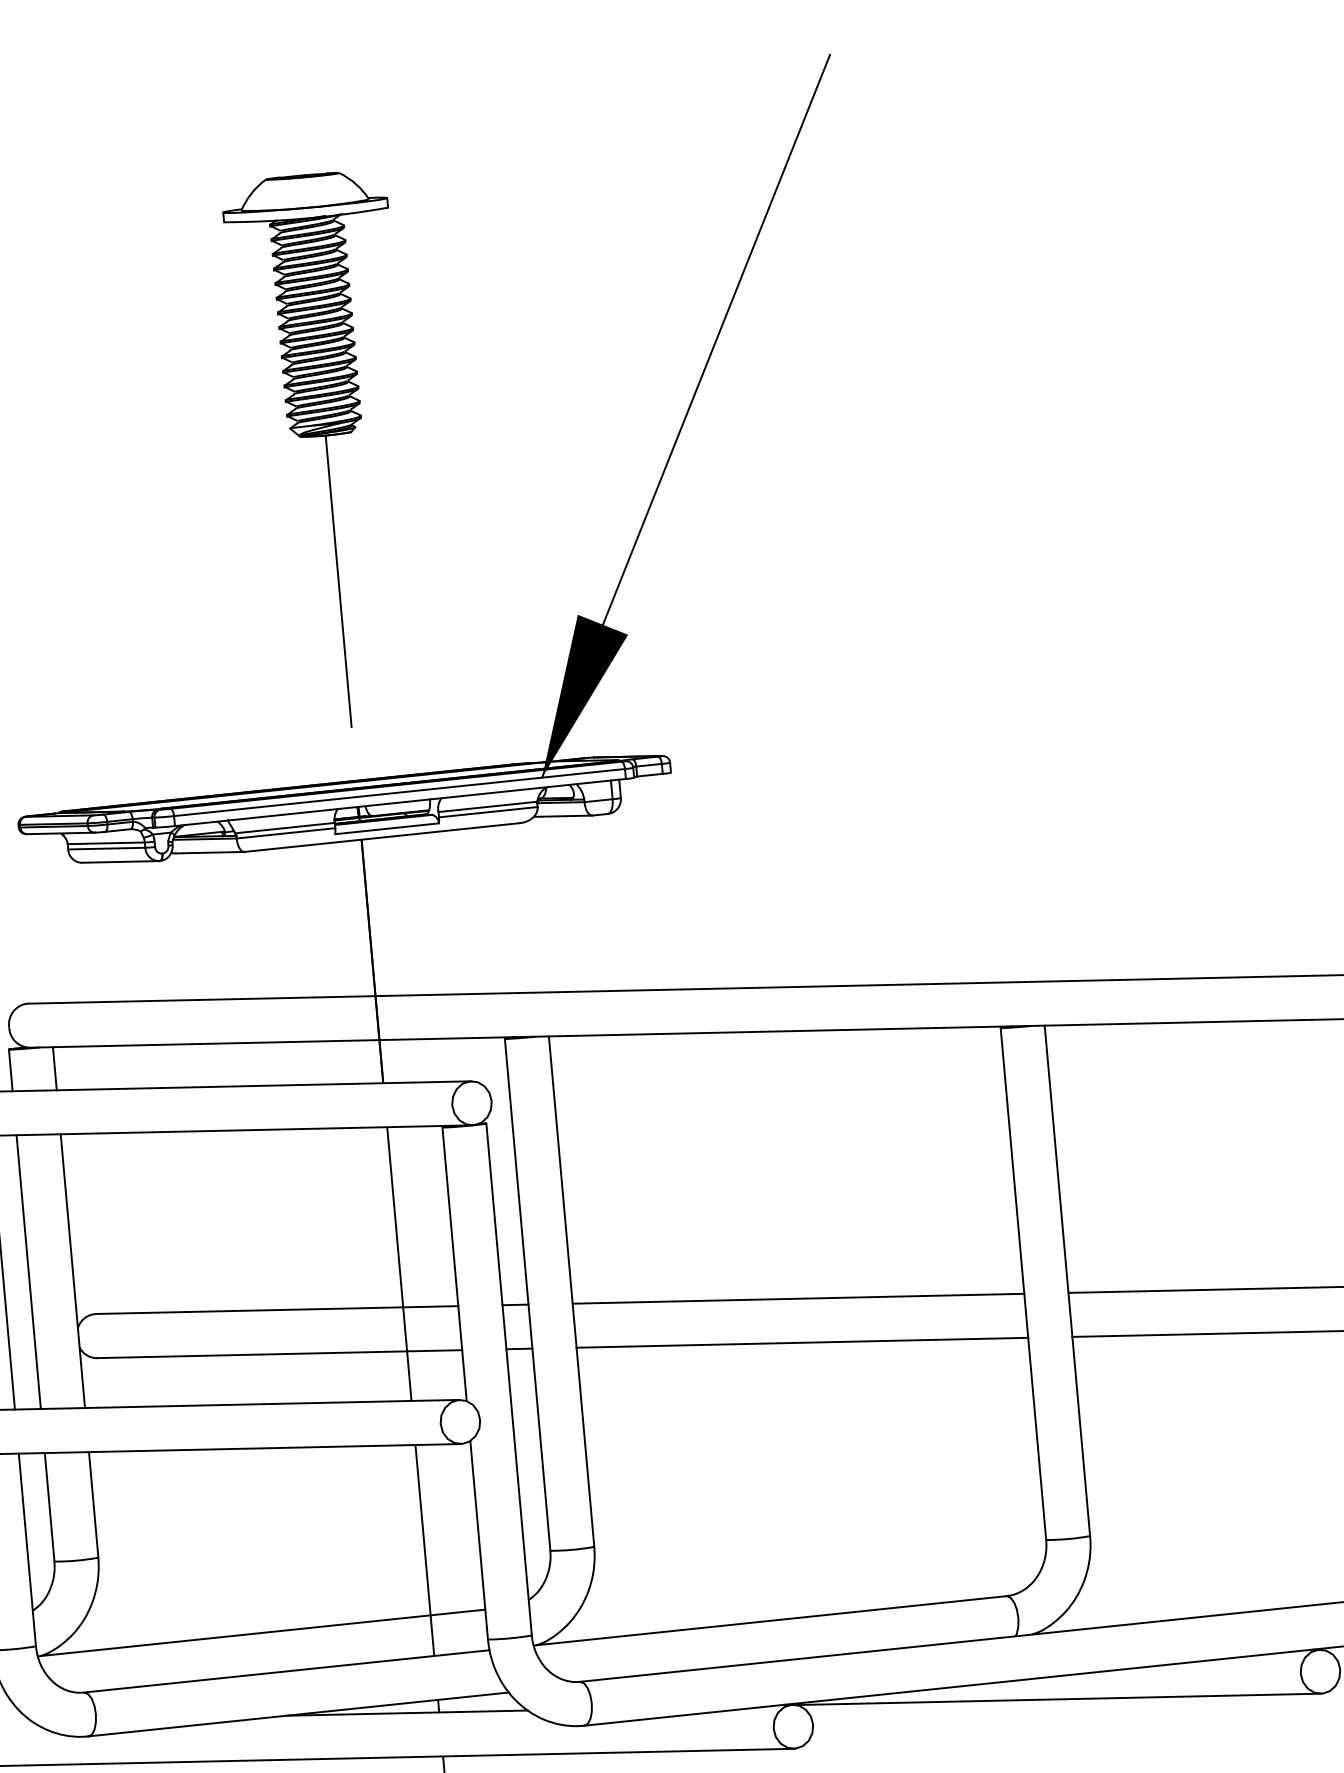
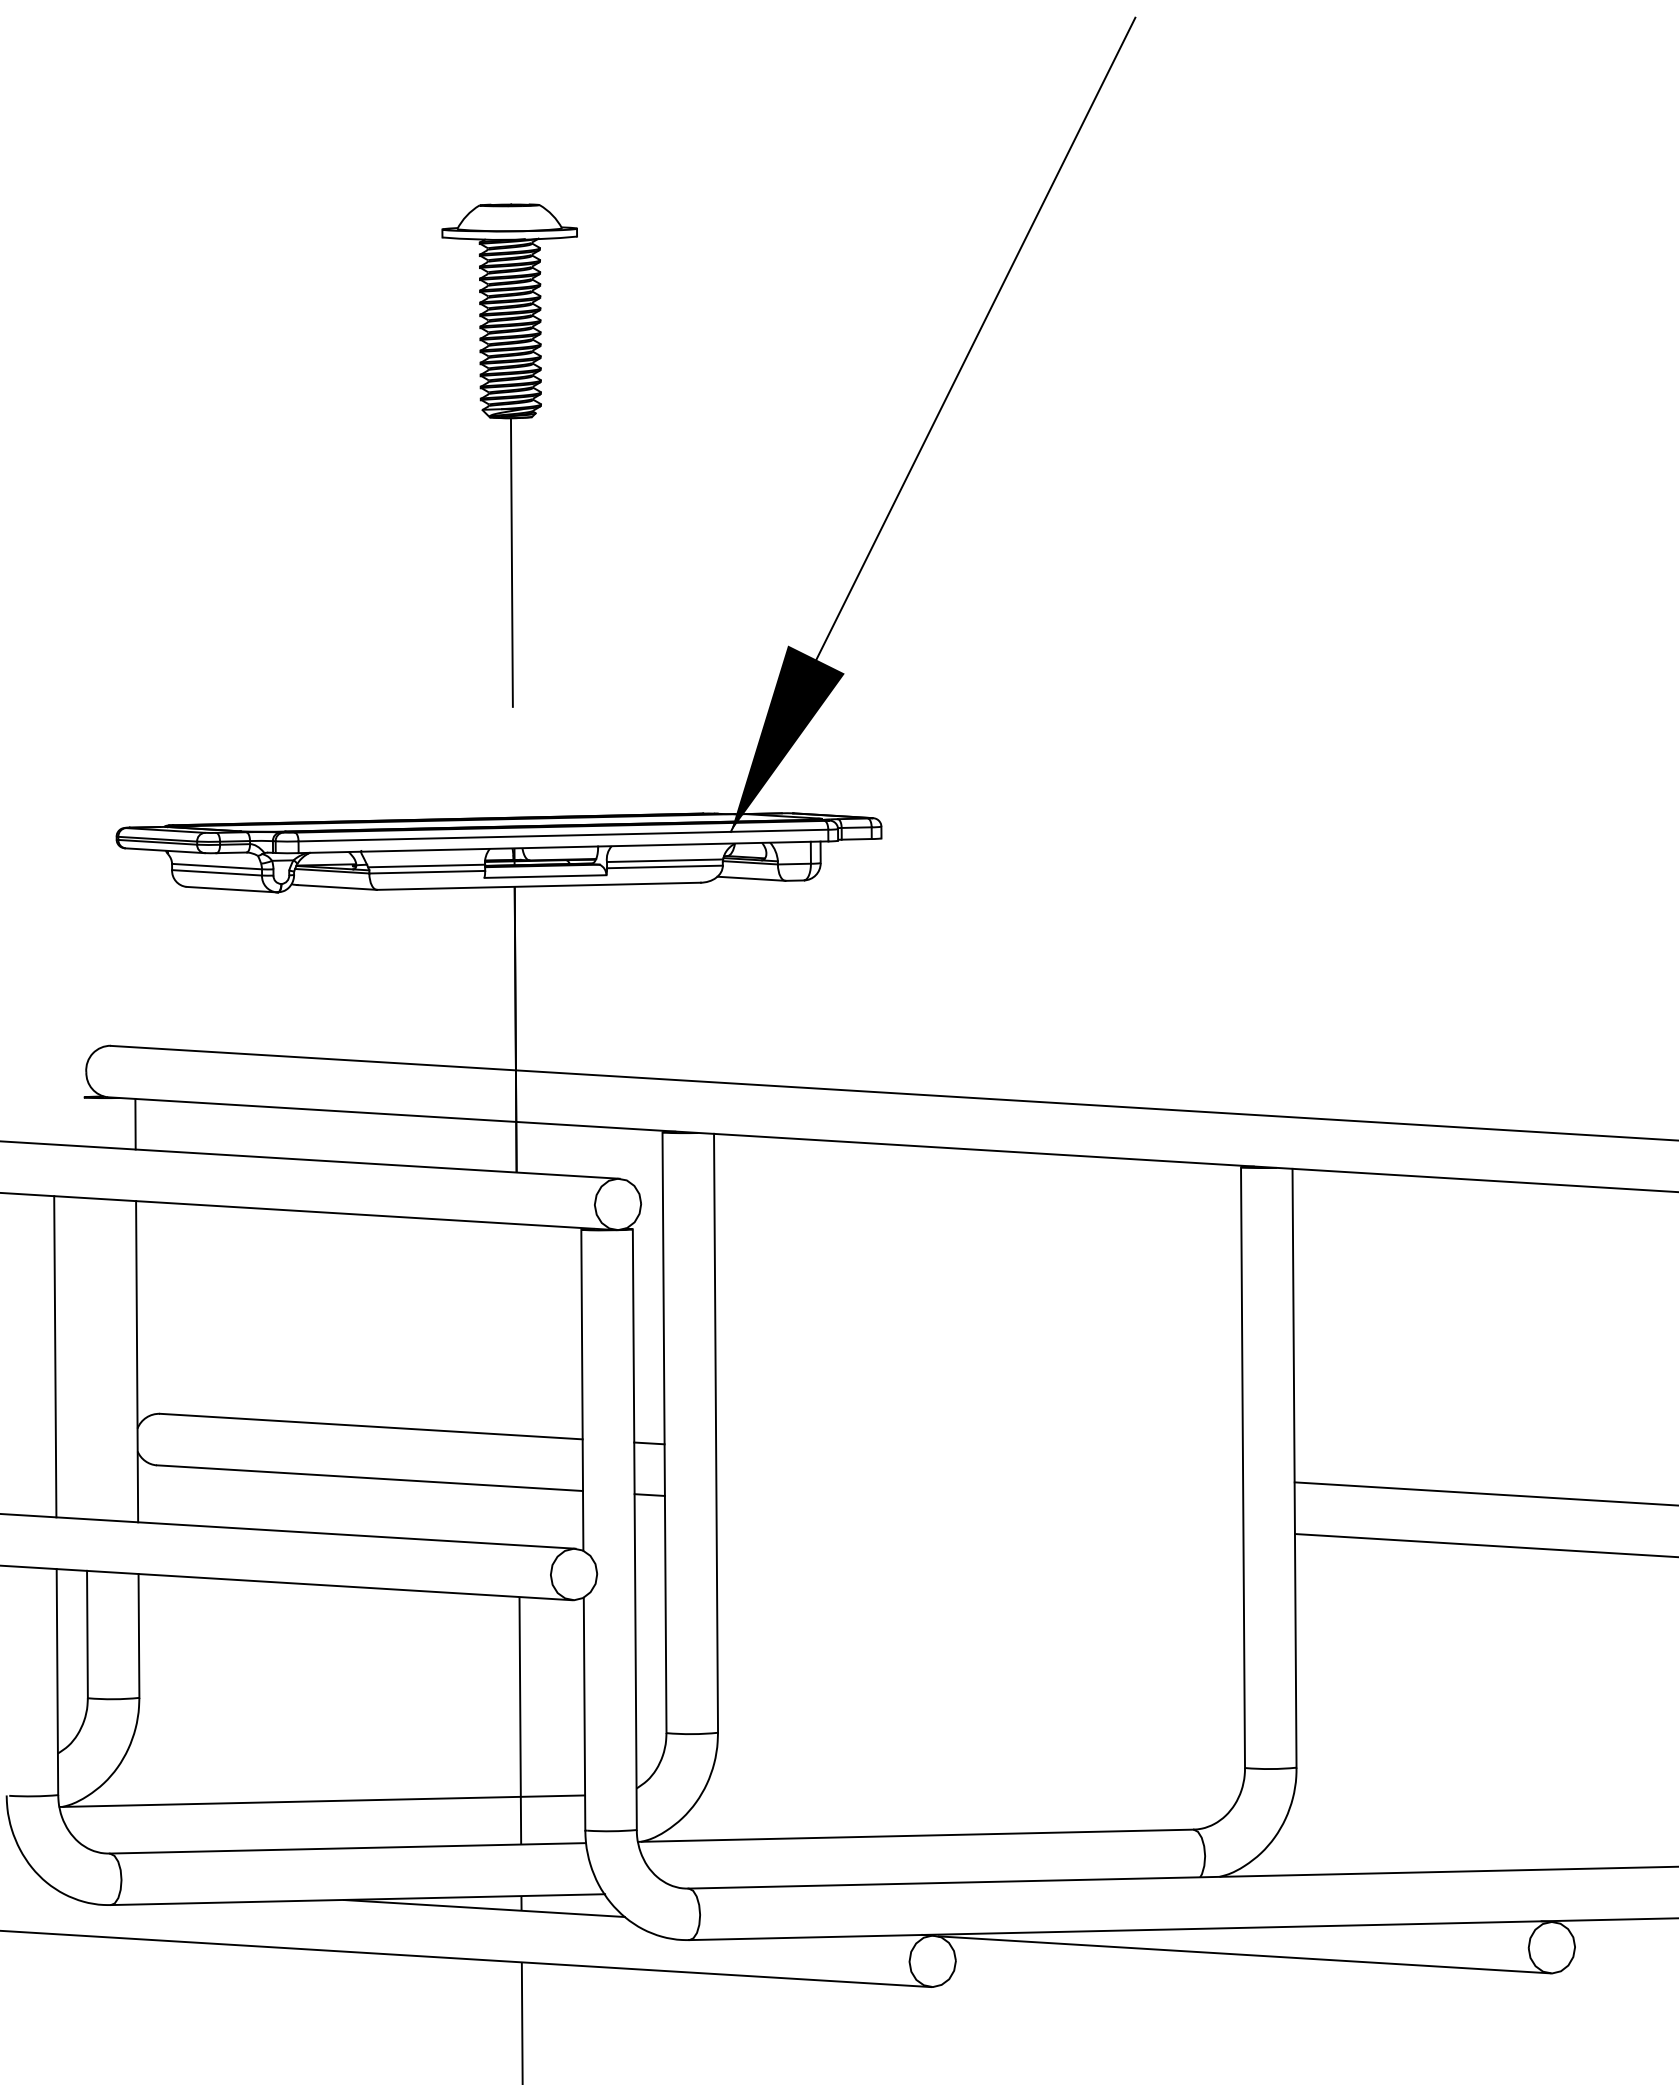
part: (325, 450) -> (509, 430), size x0.7
line: (10, 1070) -> (83, 1121), removed
line: (399, 1263) -> (518, 1384), removed
line: (28, 1272) -> (85, 1358), removed
line: (798, 1298) -> (979, 1463), removed
line: (801, 1342) -> (979, 1514), removed

